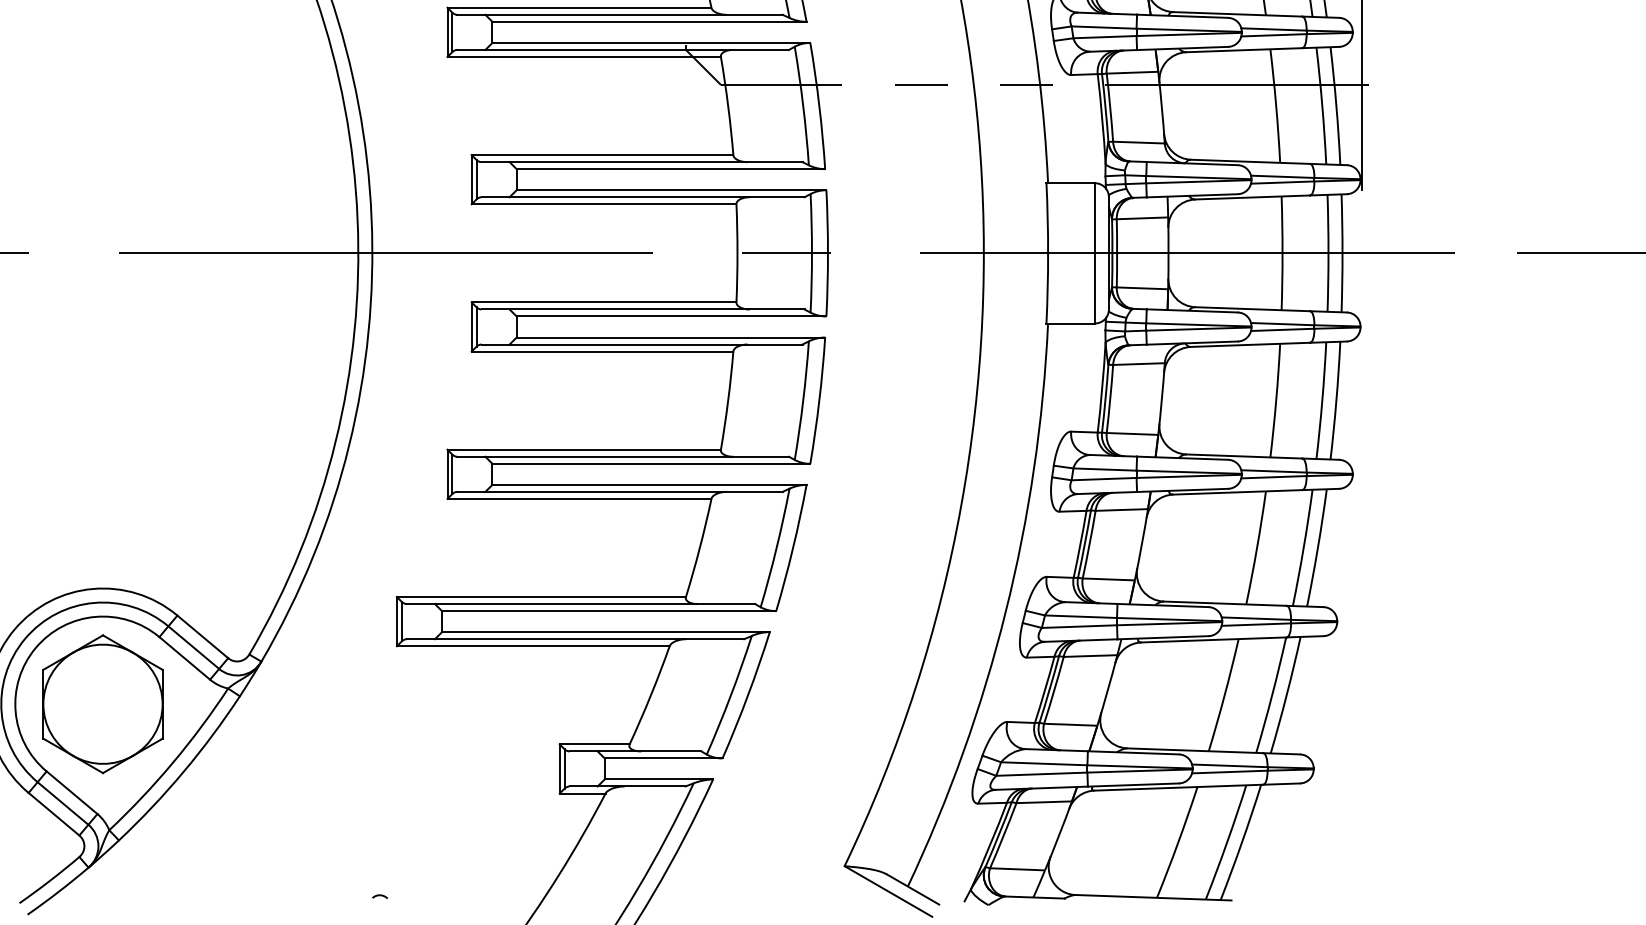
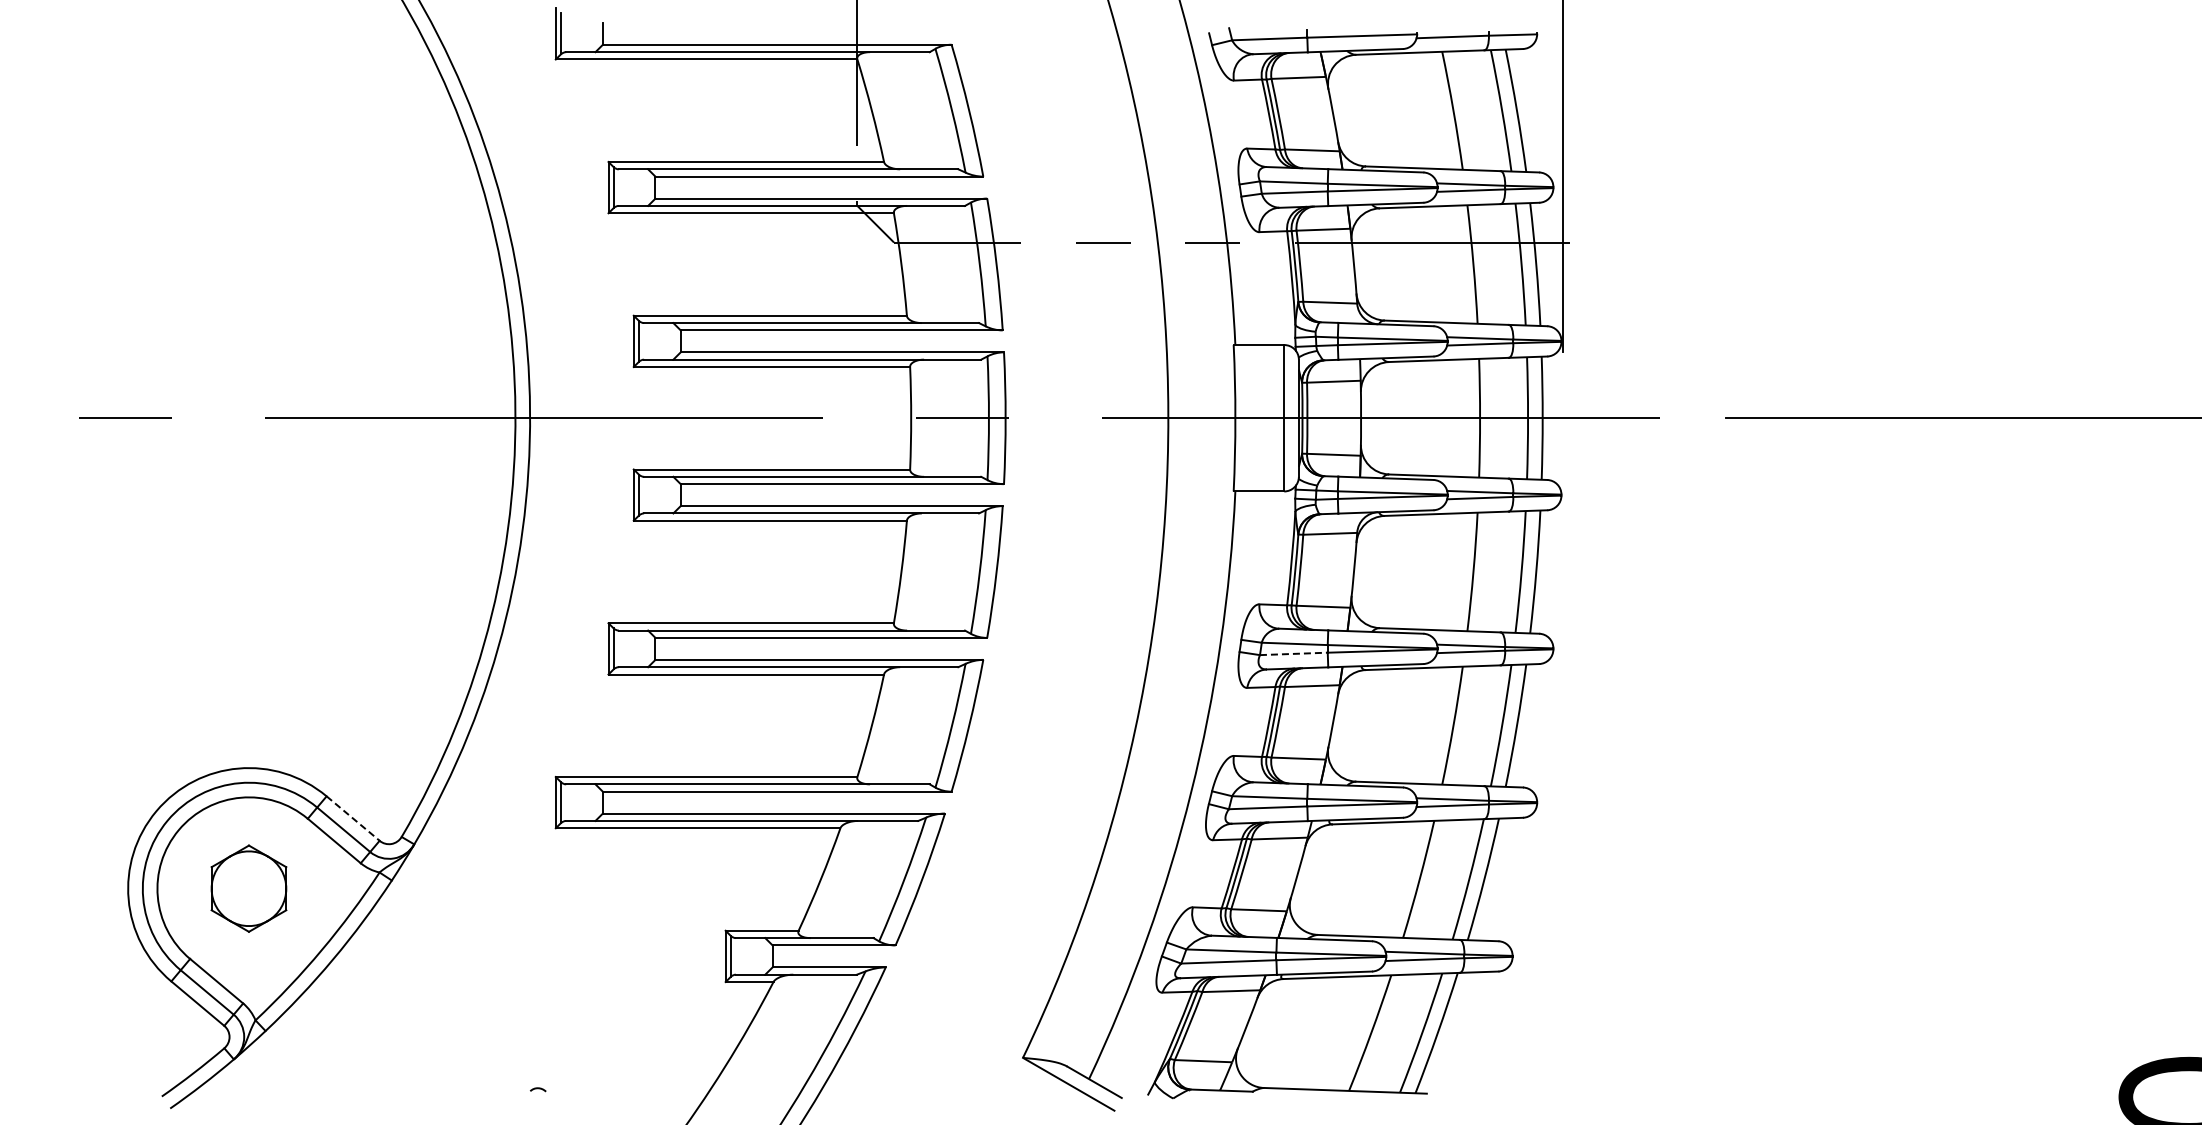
line: (1103, 478) -> (1293, 653), solid -> dashed
line: (203, 636) -> (353, 818), solid -> dashed
part: (102, 703) -> (248, 888), size x0.6

